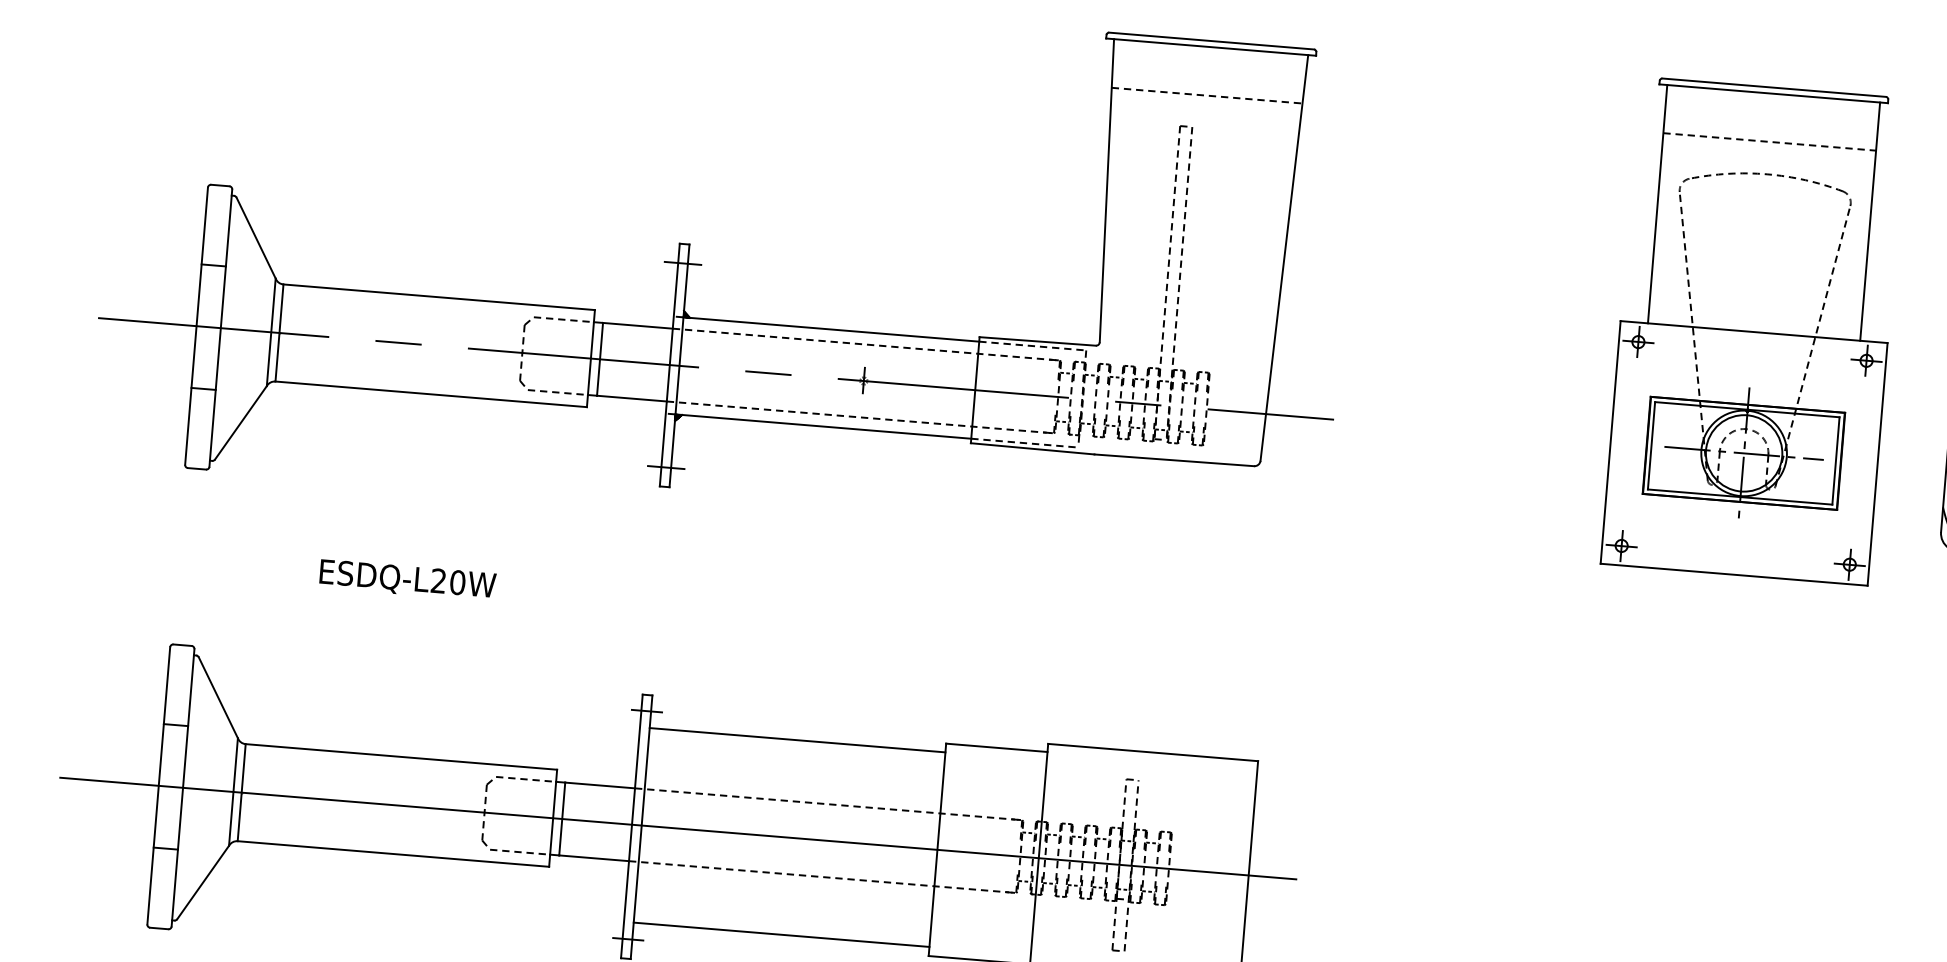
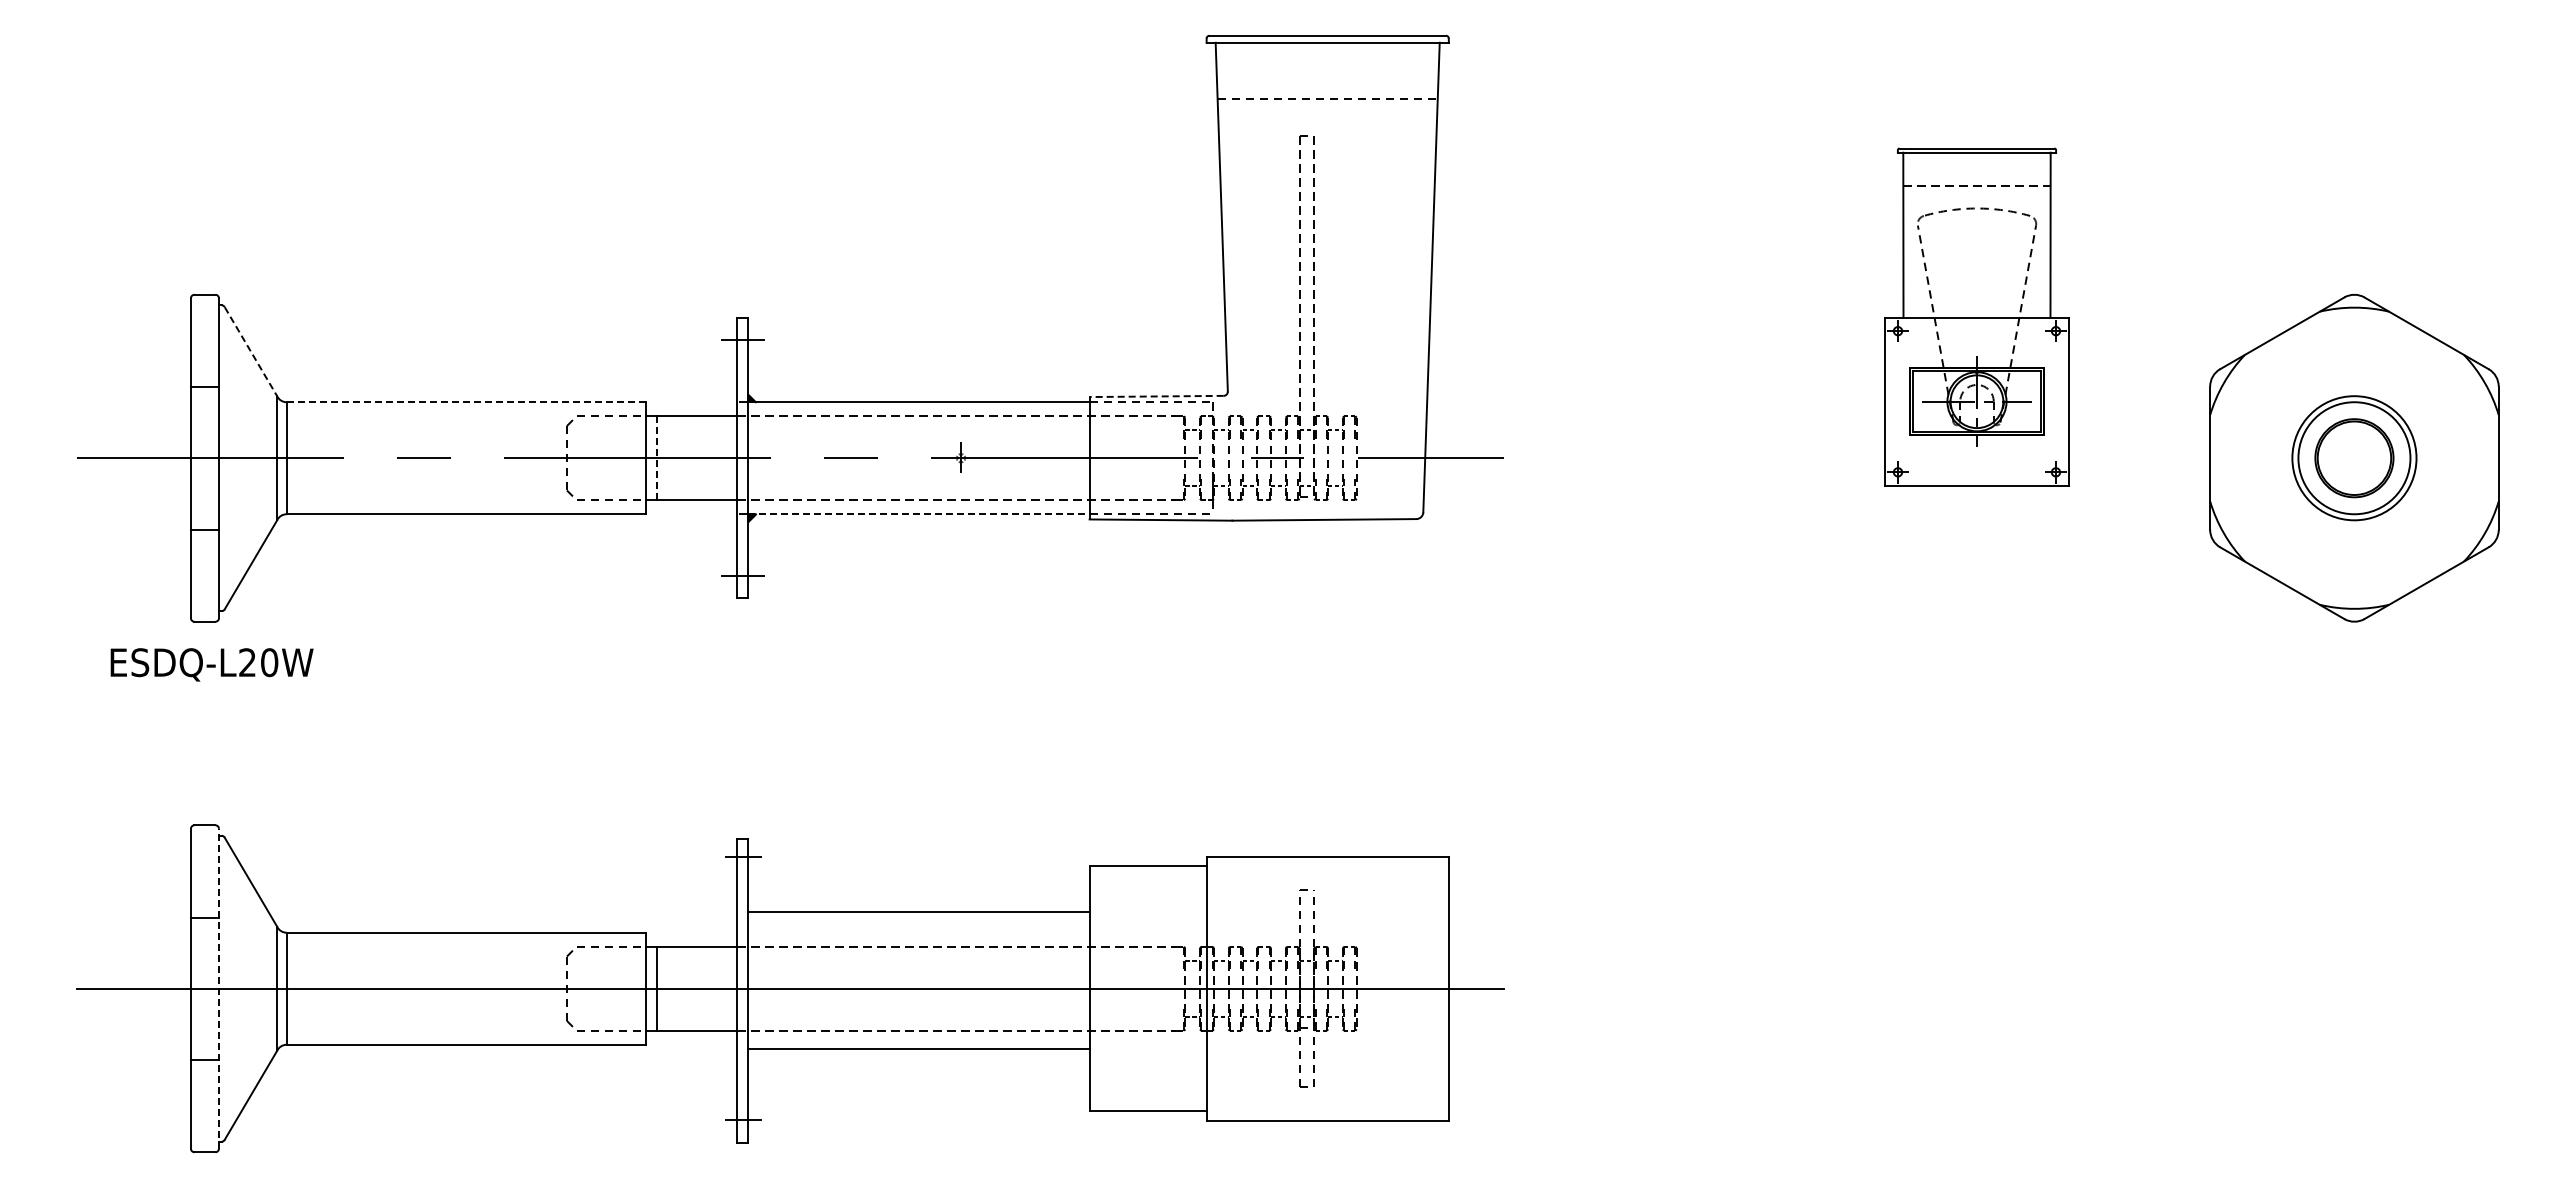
line: (255, 237) -> (250, 351), solid -> dashed
line: (439, 297) -> (466, 402), solid -> dashed
part: (1753, 330) -> (1976, 316), size x0.6
line: (1037, 341) -> (1156, 396), solid -> dashed
line: (600, 358) -> (656, 457), solid -> dashed
line: (822, 426) -> (918, 514), solid -> dashed
text: (407, 580) -> (211, 664), moved
line: (797, 740) -> (918, 912), moved
line: (182, 787) -> (218, 988), solid -> dashed
line: (781, 934) -> (918, 1048), moved

